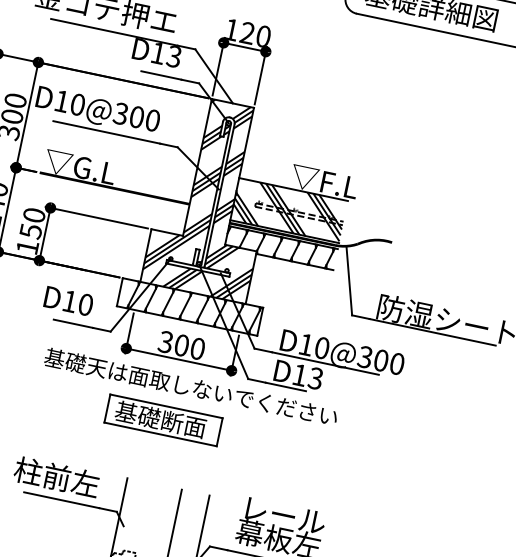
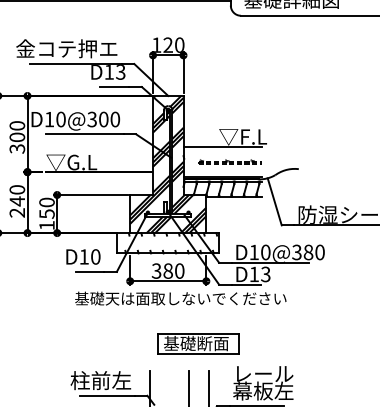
hatch: (288, 209) -> (222, 161), removed
hatch: (188, 307) -> (167, 243), removed
text: (181, 344) -> (167, 270), 300 -> 380
text: (381, 360) -> (308, 252), D10@300 -> D10@380
part: (163, 420) -> (198, 343), moved

